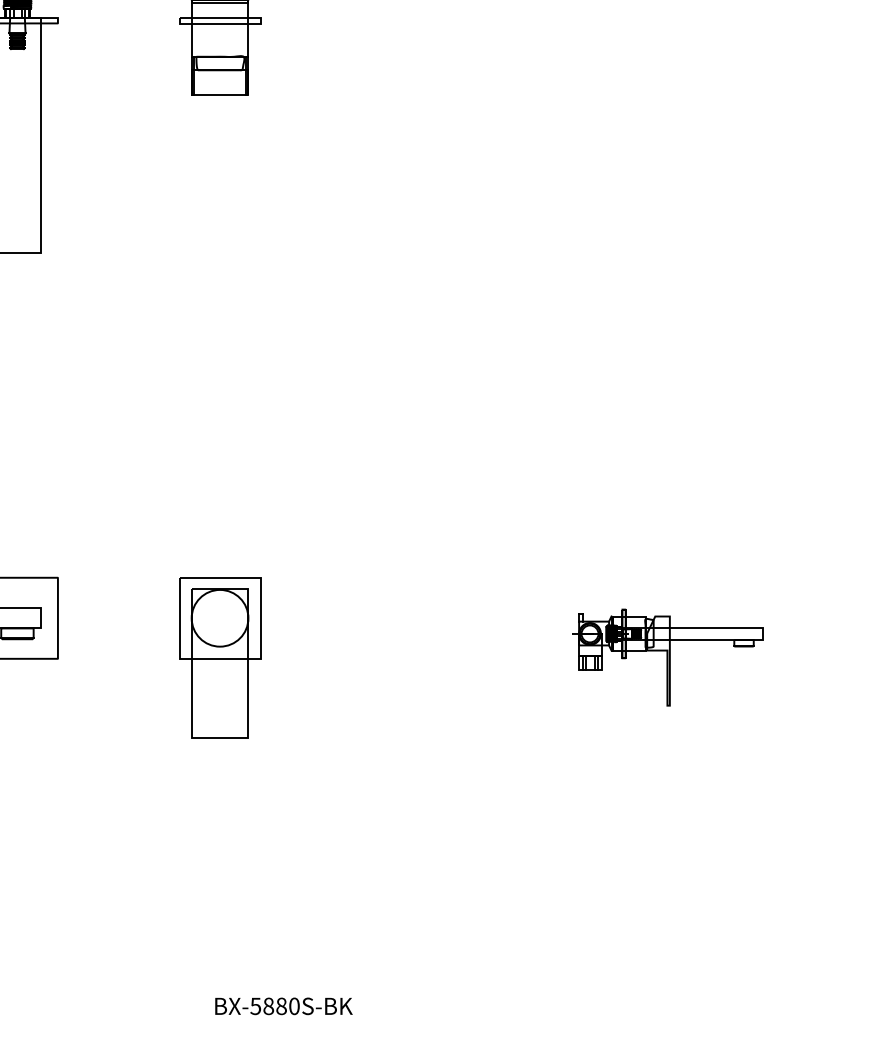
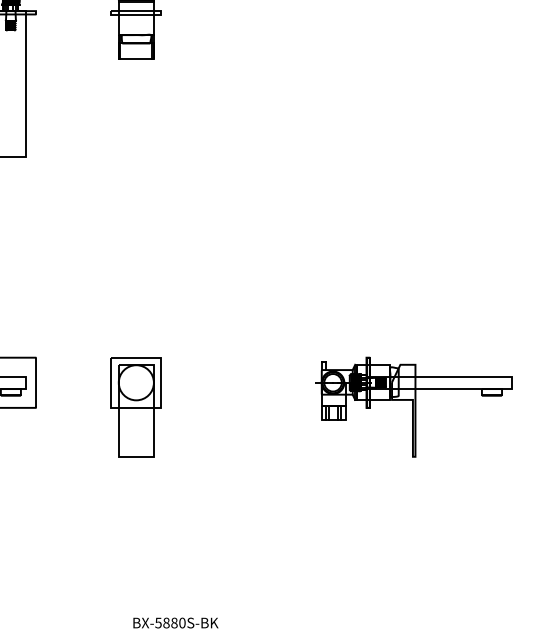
part: (667, 656) -> (413, 406), size x1.67

